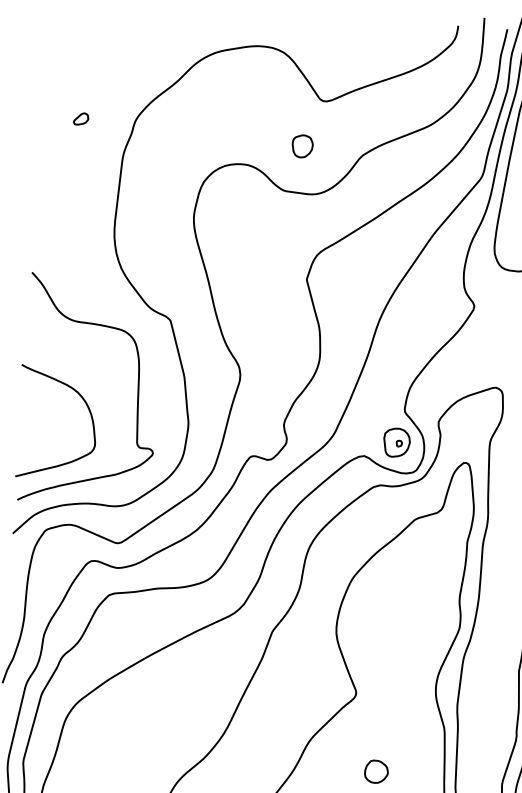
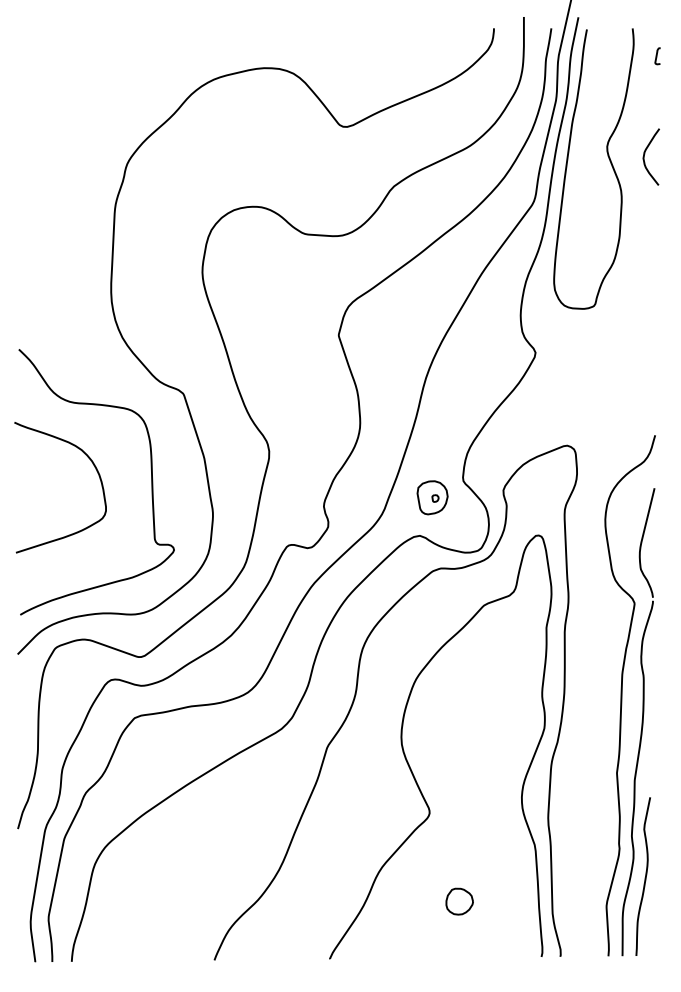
part: (81, 118) -> (63, 166), removed
part: (302, 145) -> (322, 180), removed
curve: (88, 409) -> (95, 469), moved
part: (396, 442) -> (432, 497), moved

